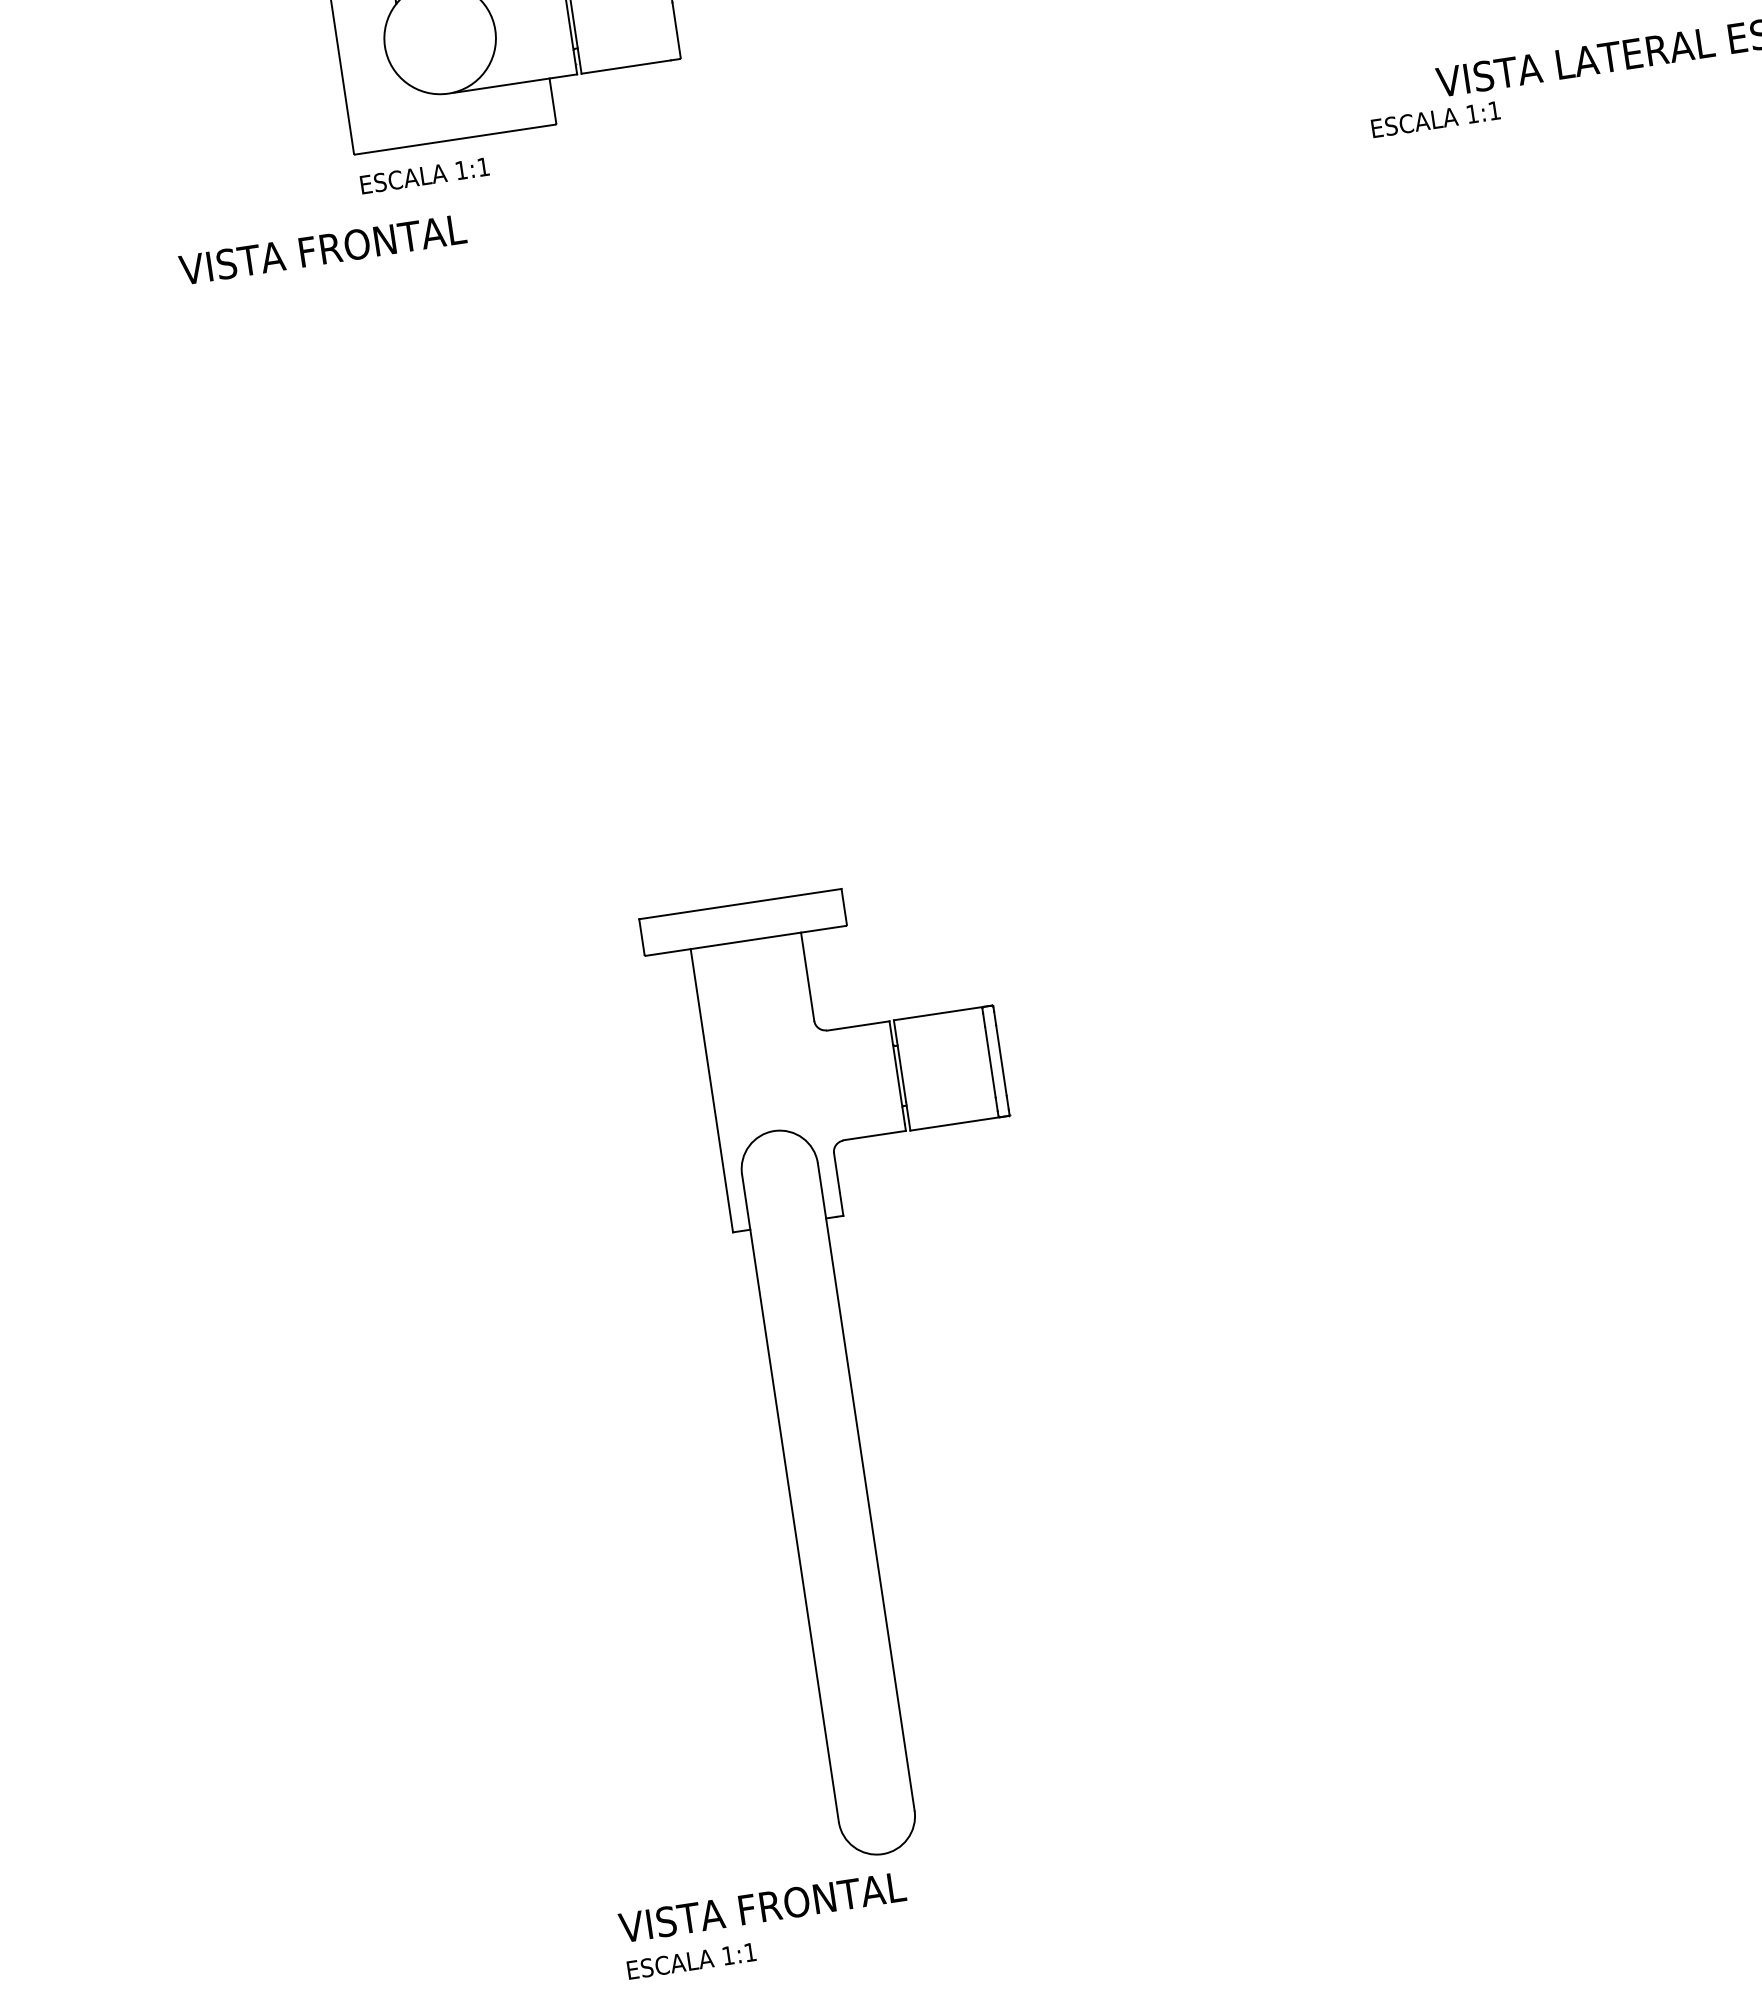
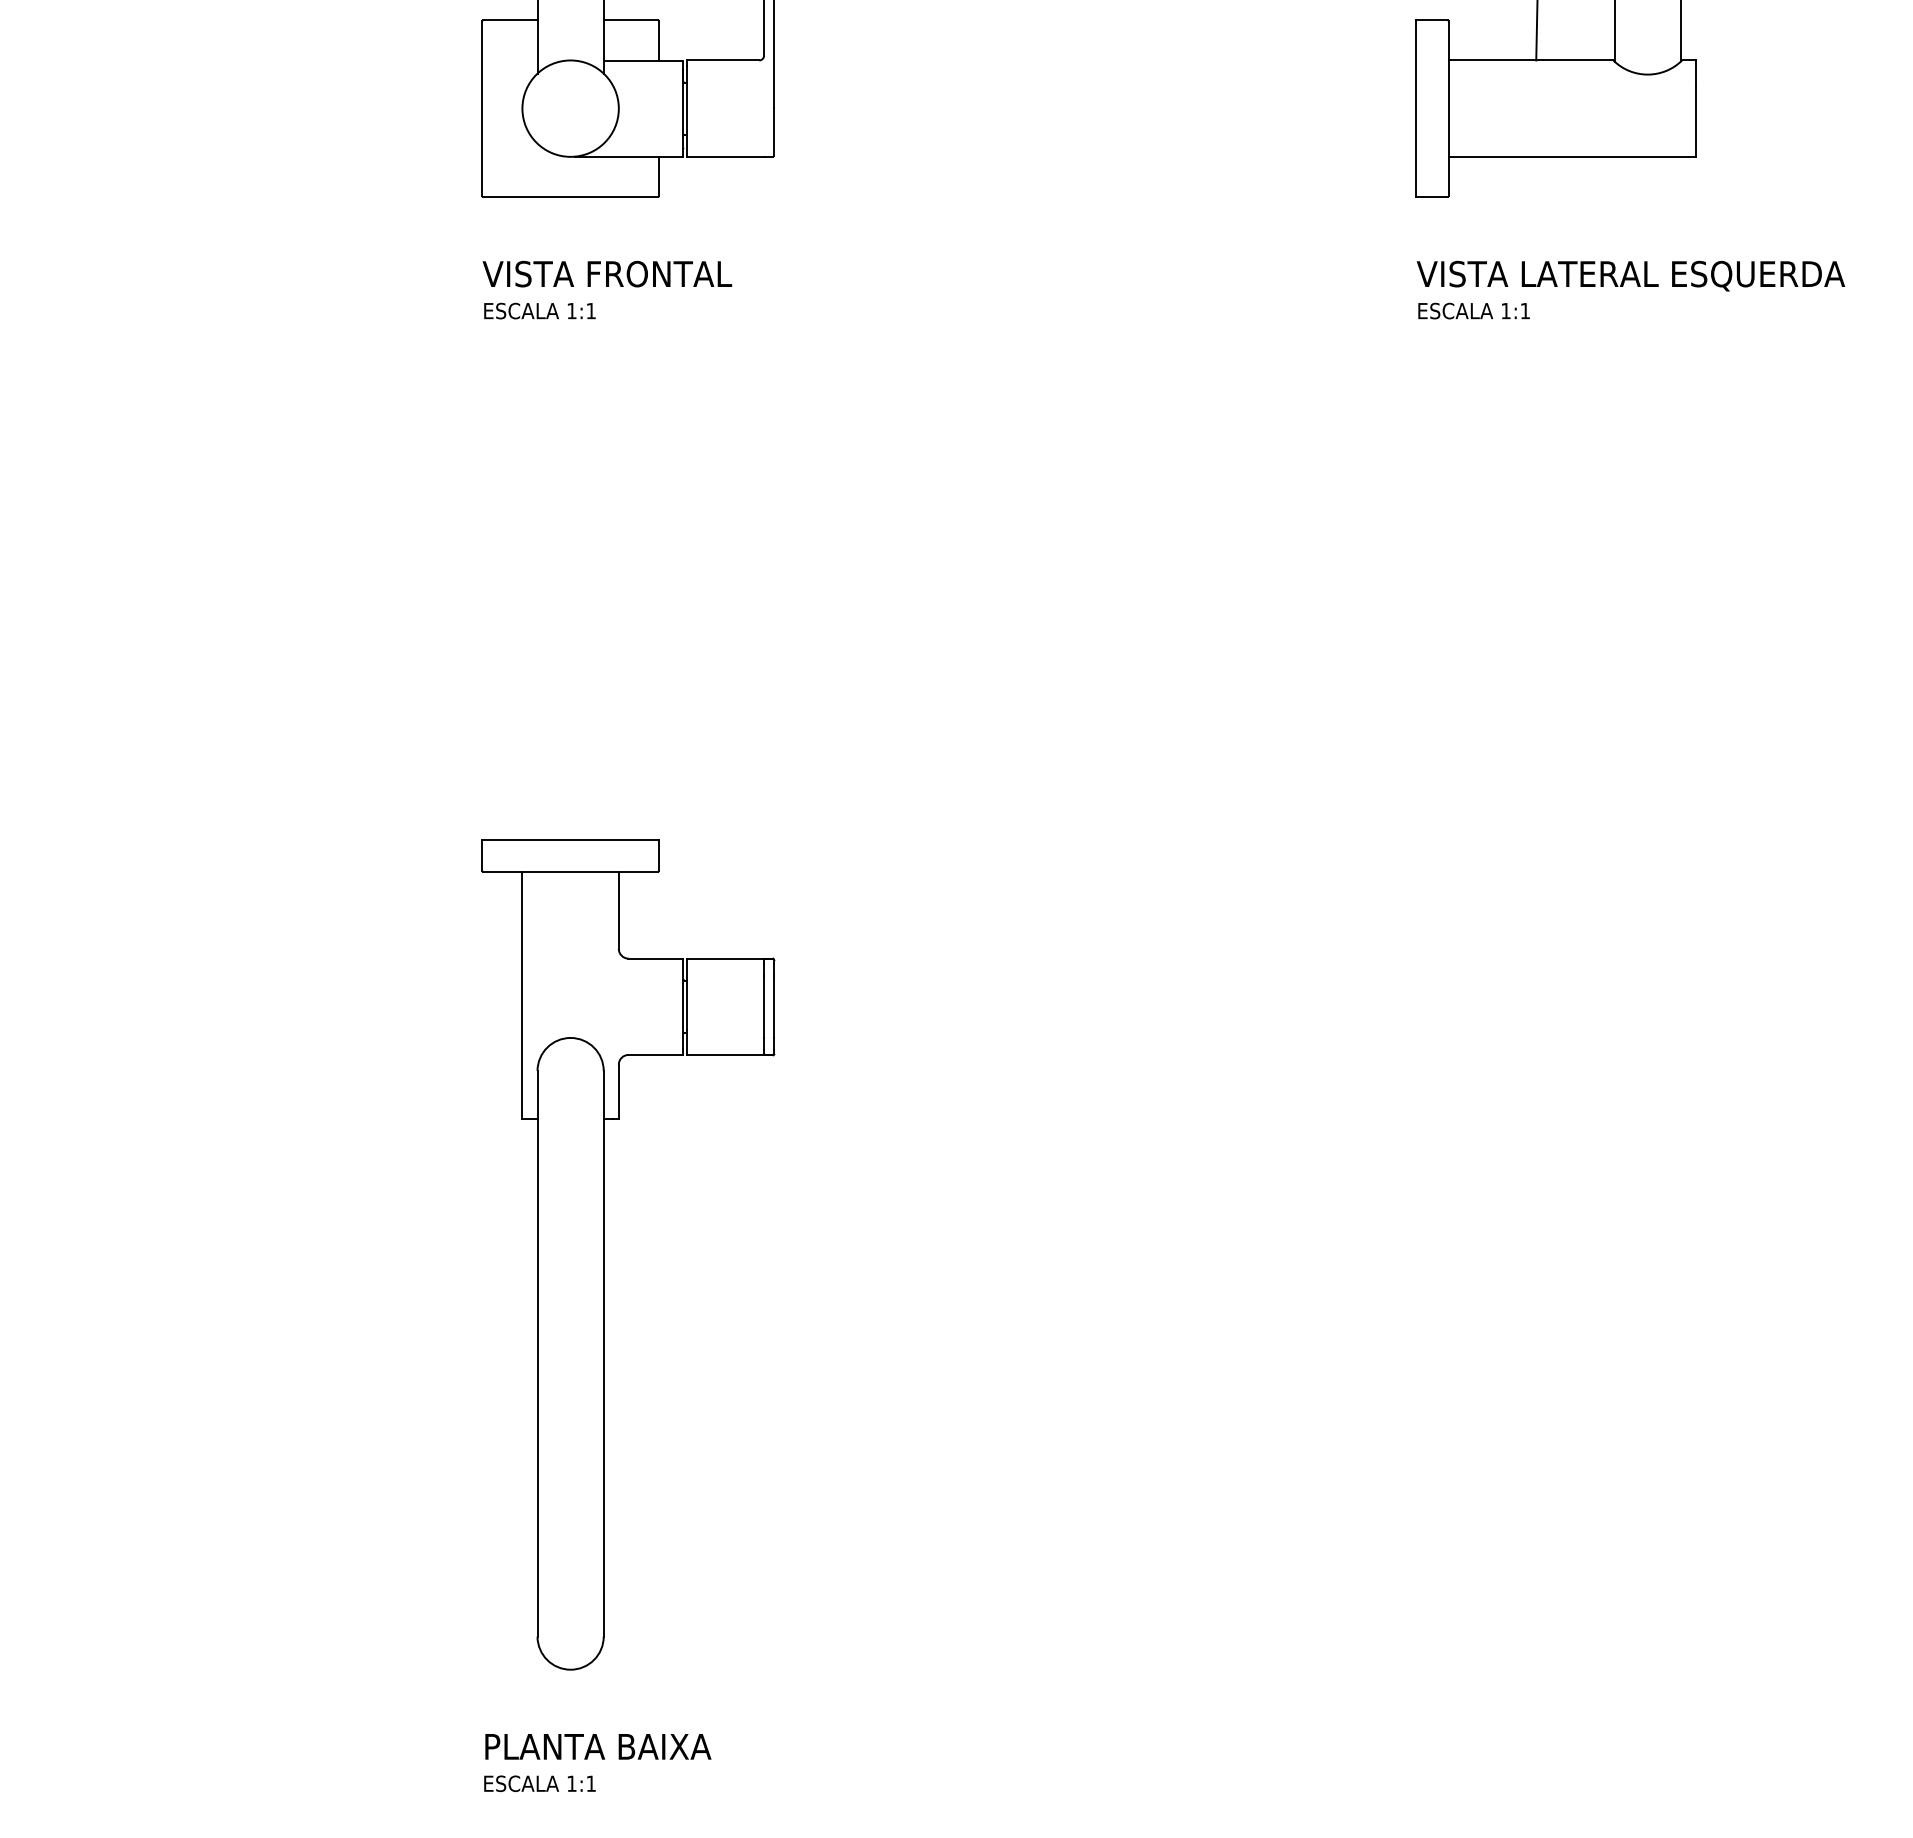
text: (1435, 118) -> (1473, 310), moved
text: (424, 175) -> (539, 310), moved
text: (322, 248) -> (607, 273), moved
part: (850, 1373) -> (604, 1254), moved
text: (762, 1906) -> (607, 1746), VISTA FRONTAL -> PLANTA BAIXA

